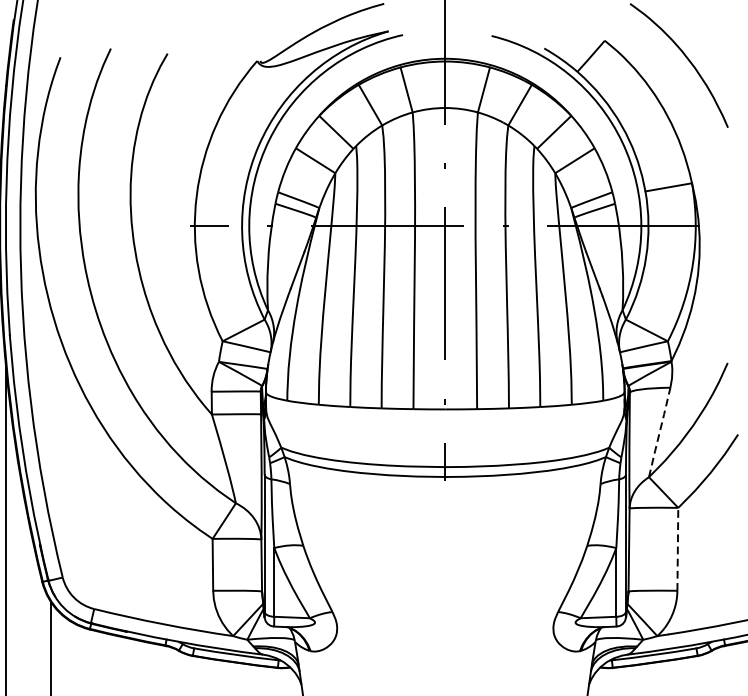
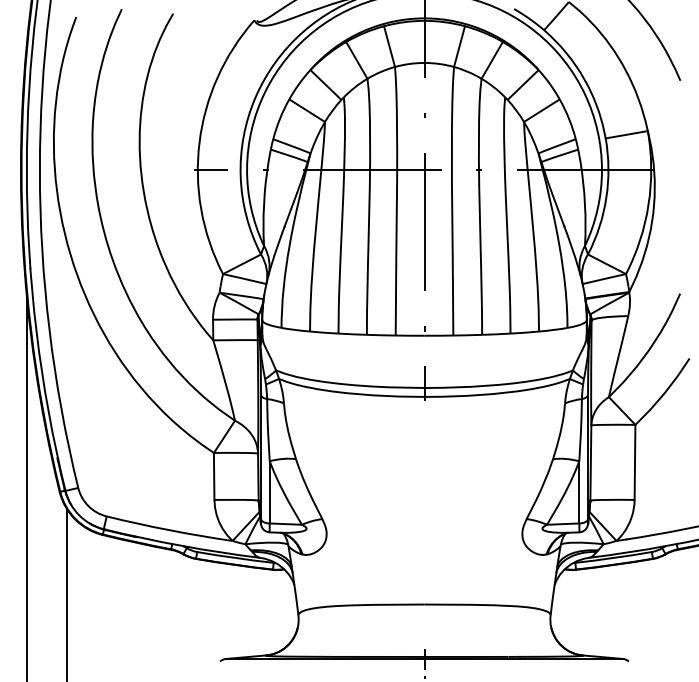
line: (659, 432) -> (618, 356), dashed -> solid
line: (678, 549) -> (635, 462), dashed -> solid

